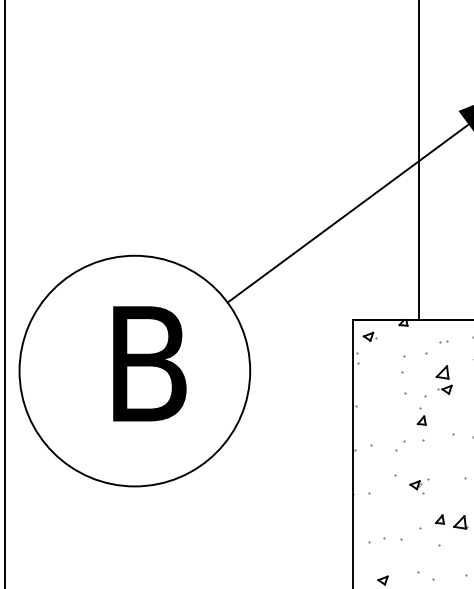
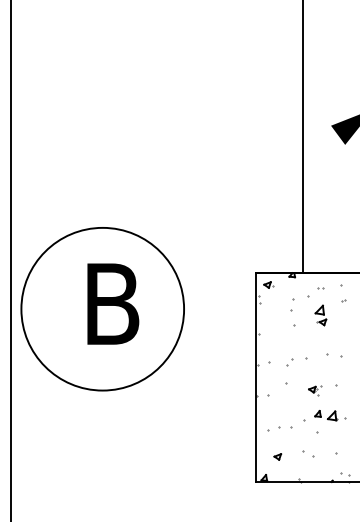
line: (348, 212) -> (253, 197), removed
part: (420, 409) -> (304, 336), removed
part: (419, 486) -> (315, 390), moved

